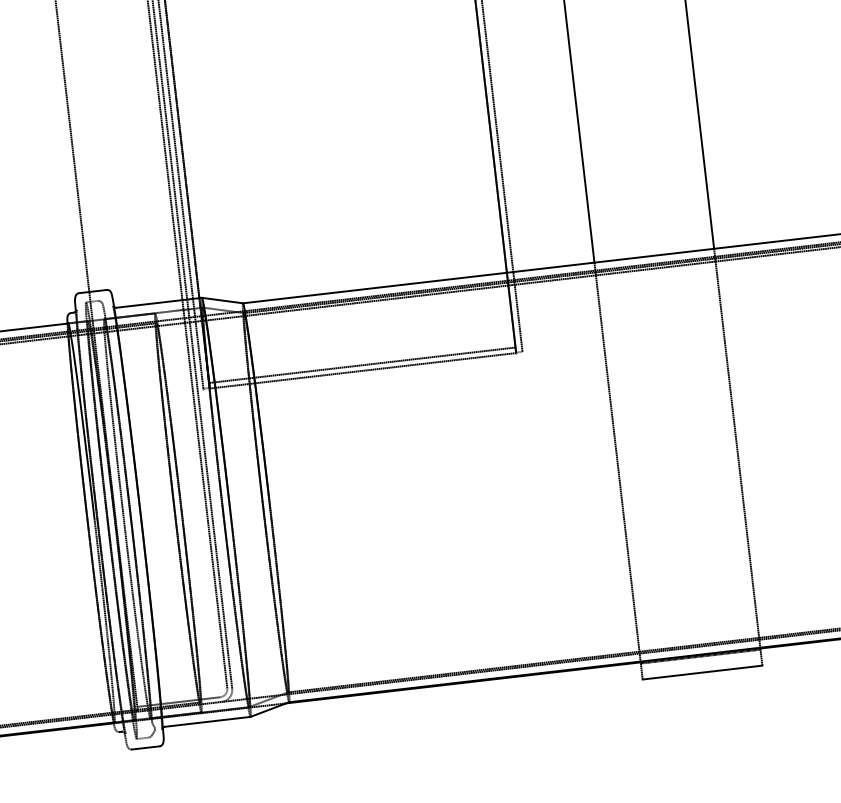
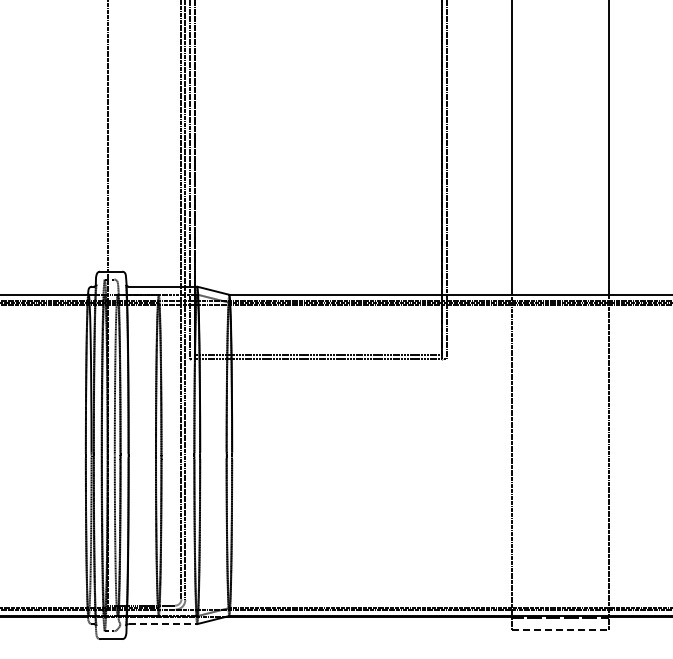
line: (702, 672) -> (560, 630), solid -> dashed
line: (208, 722) -> (163, 624), solid -> dashed

